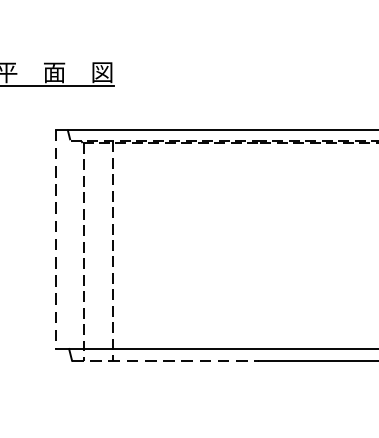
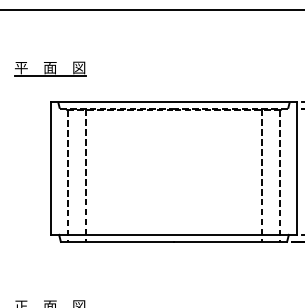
line: (56, 240) -> (51, 169), dashed -> solid
line: (165, 359) -> (117, 241), dashed -> solid

